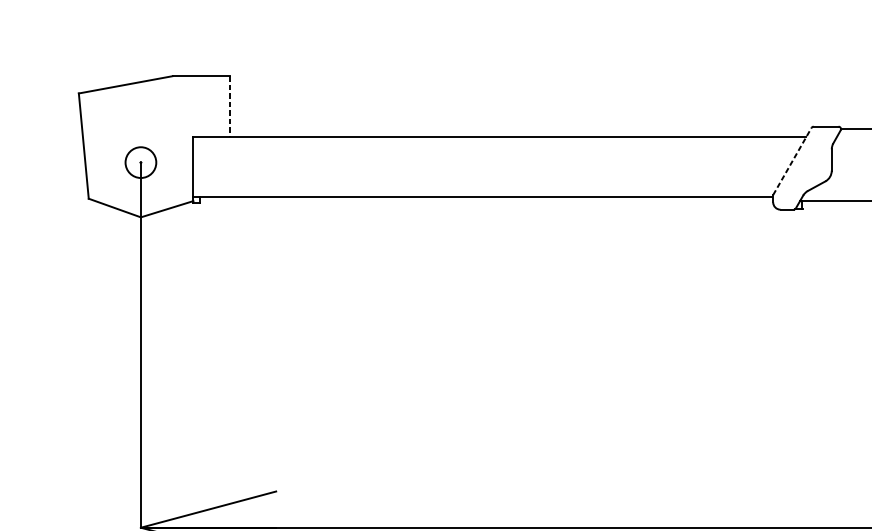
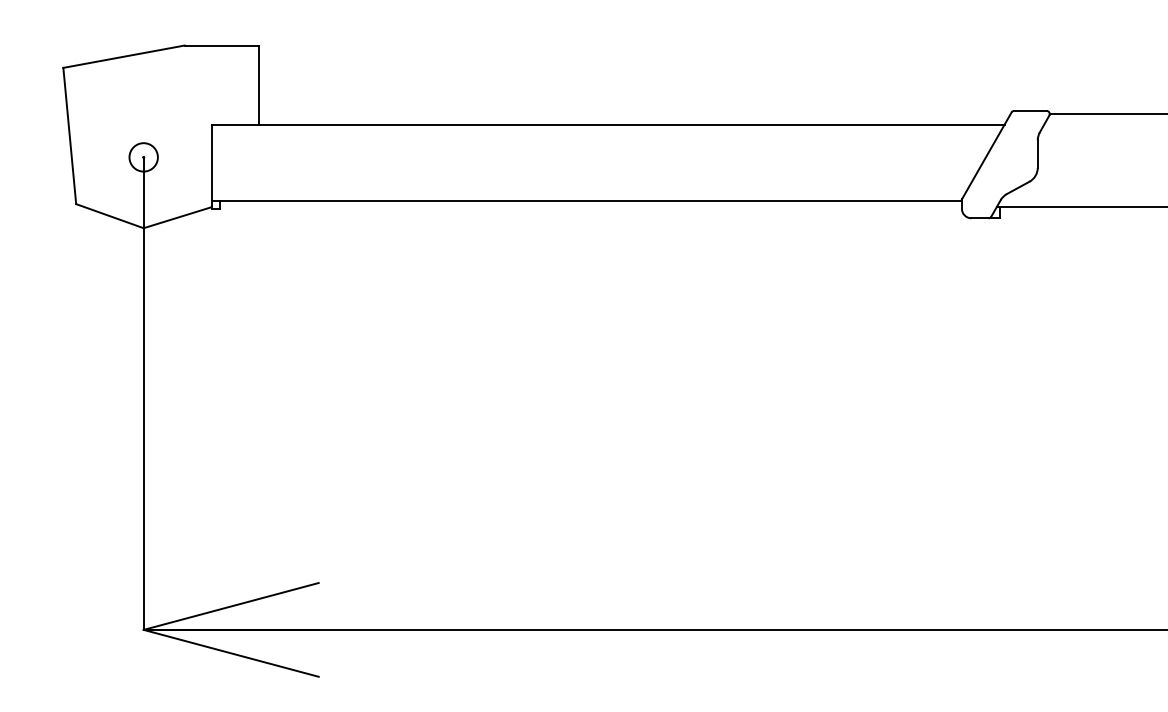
line: (229, 107) -> (258, 85), dashed -> solid
line: (792, 161) -> (987, 155), dashed -> solid
circle: (140, 162) -> (143, 157), size x0.71

